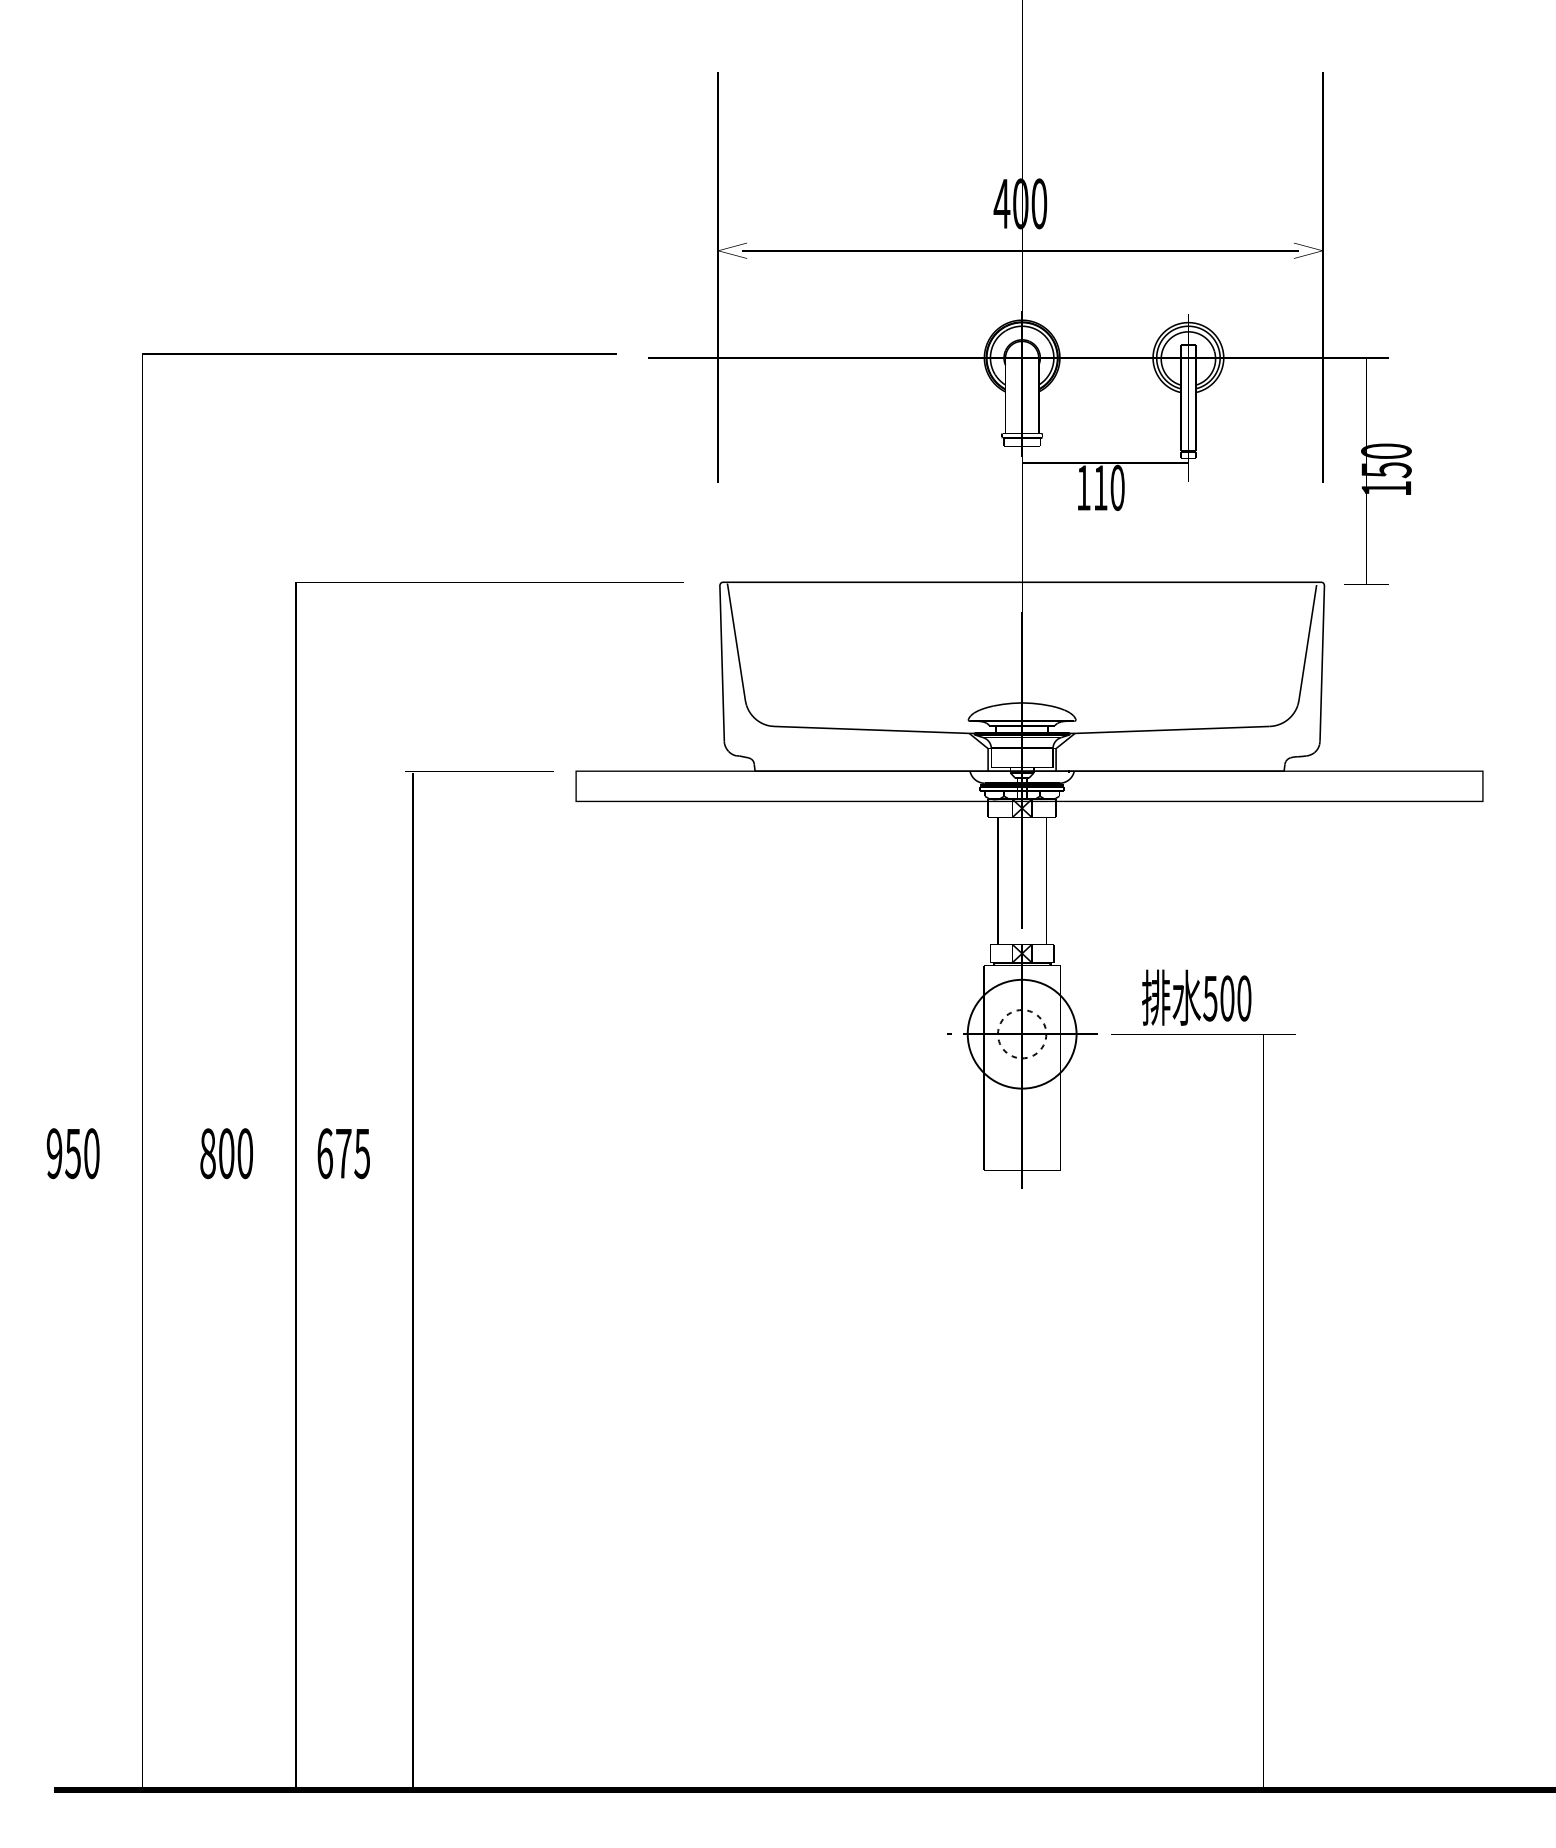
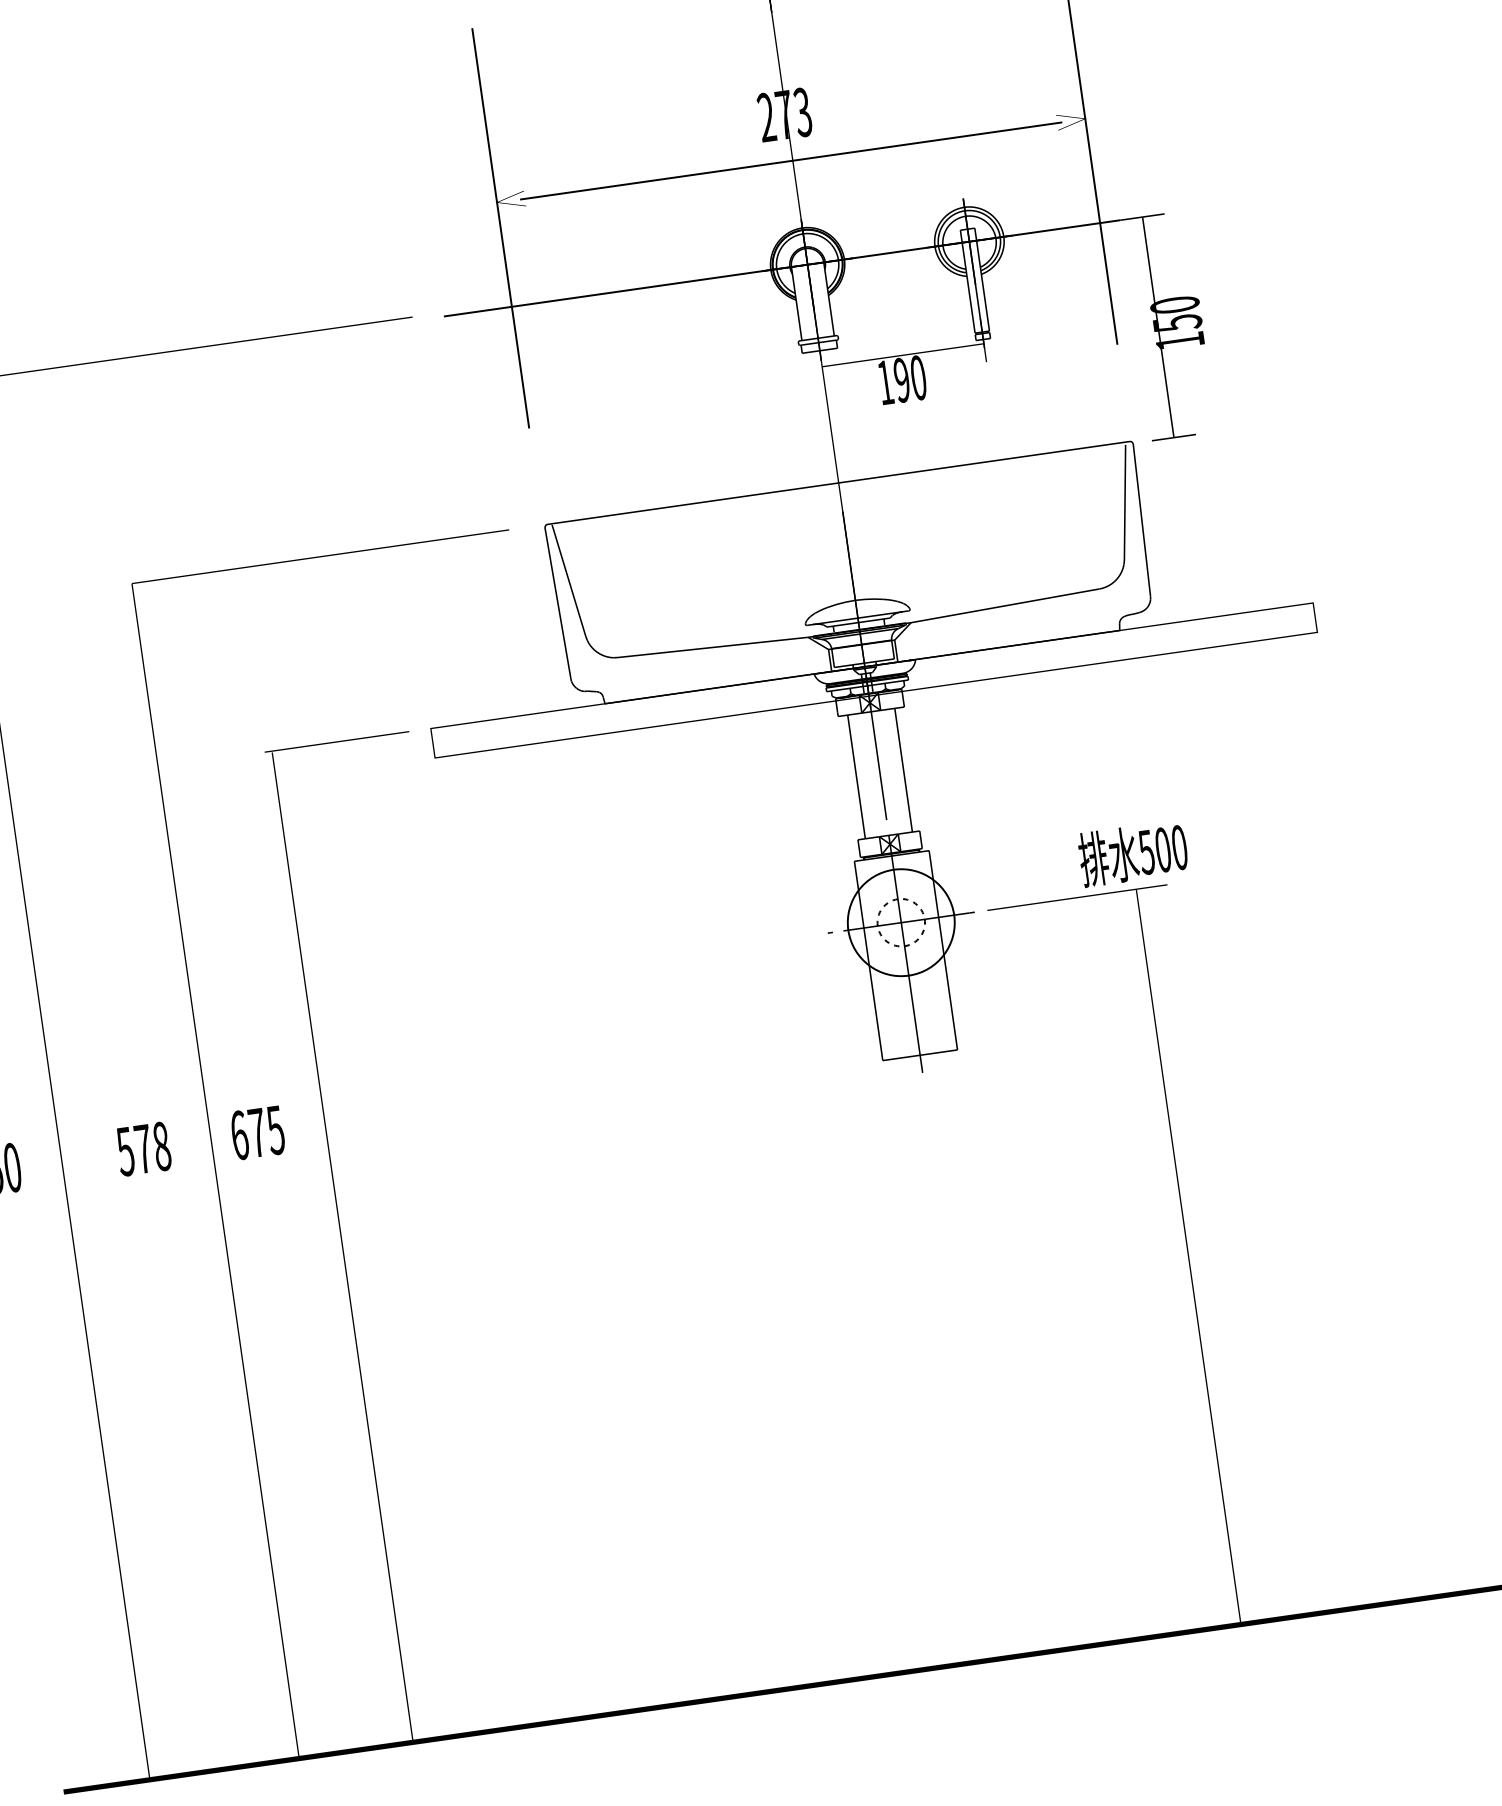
text: (1020, 203) -> (784, 114), 400 -> 273
text: (1100, 487) -> (901, 379), 110 -> 190
text: (1196, 997) -> (1132, 853), moved
text: (226, 1153) -> (143, 1148), 800 -> 578

